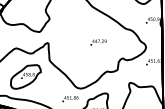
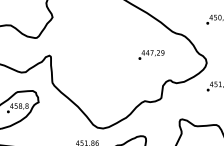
text: (98, 42) -> (151, 54), moved

